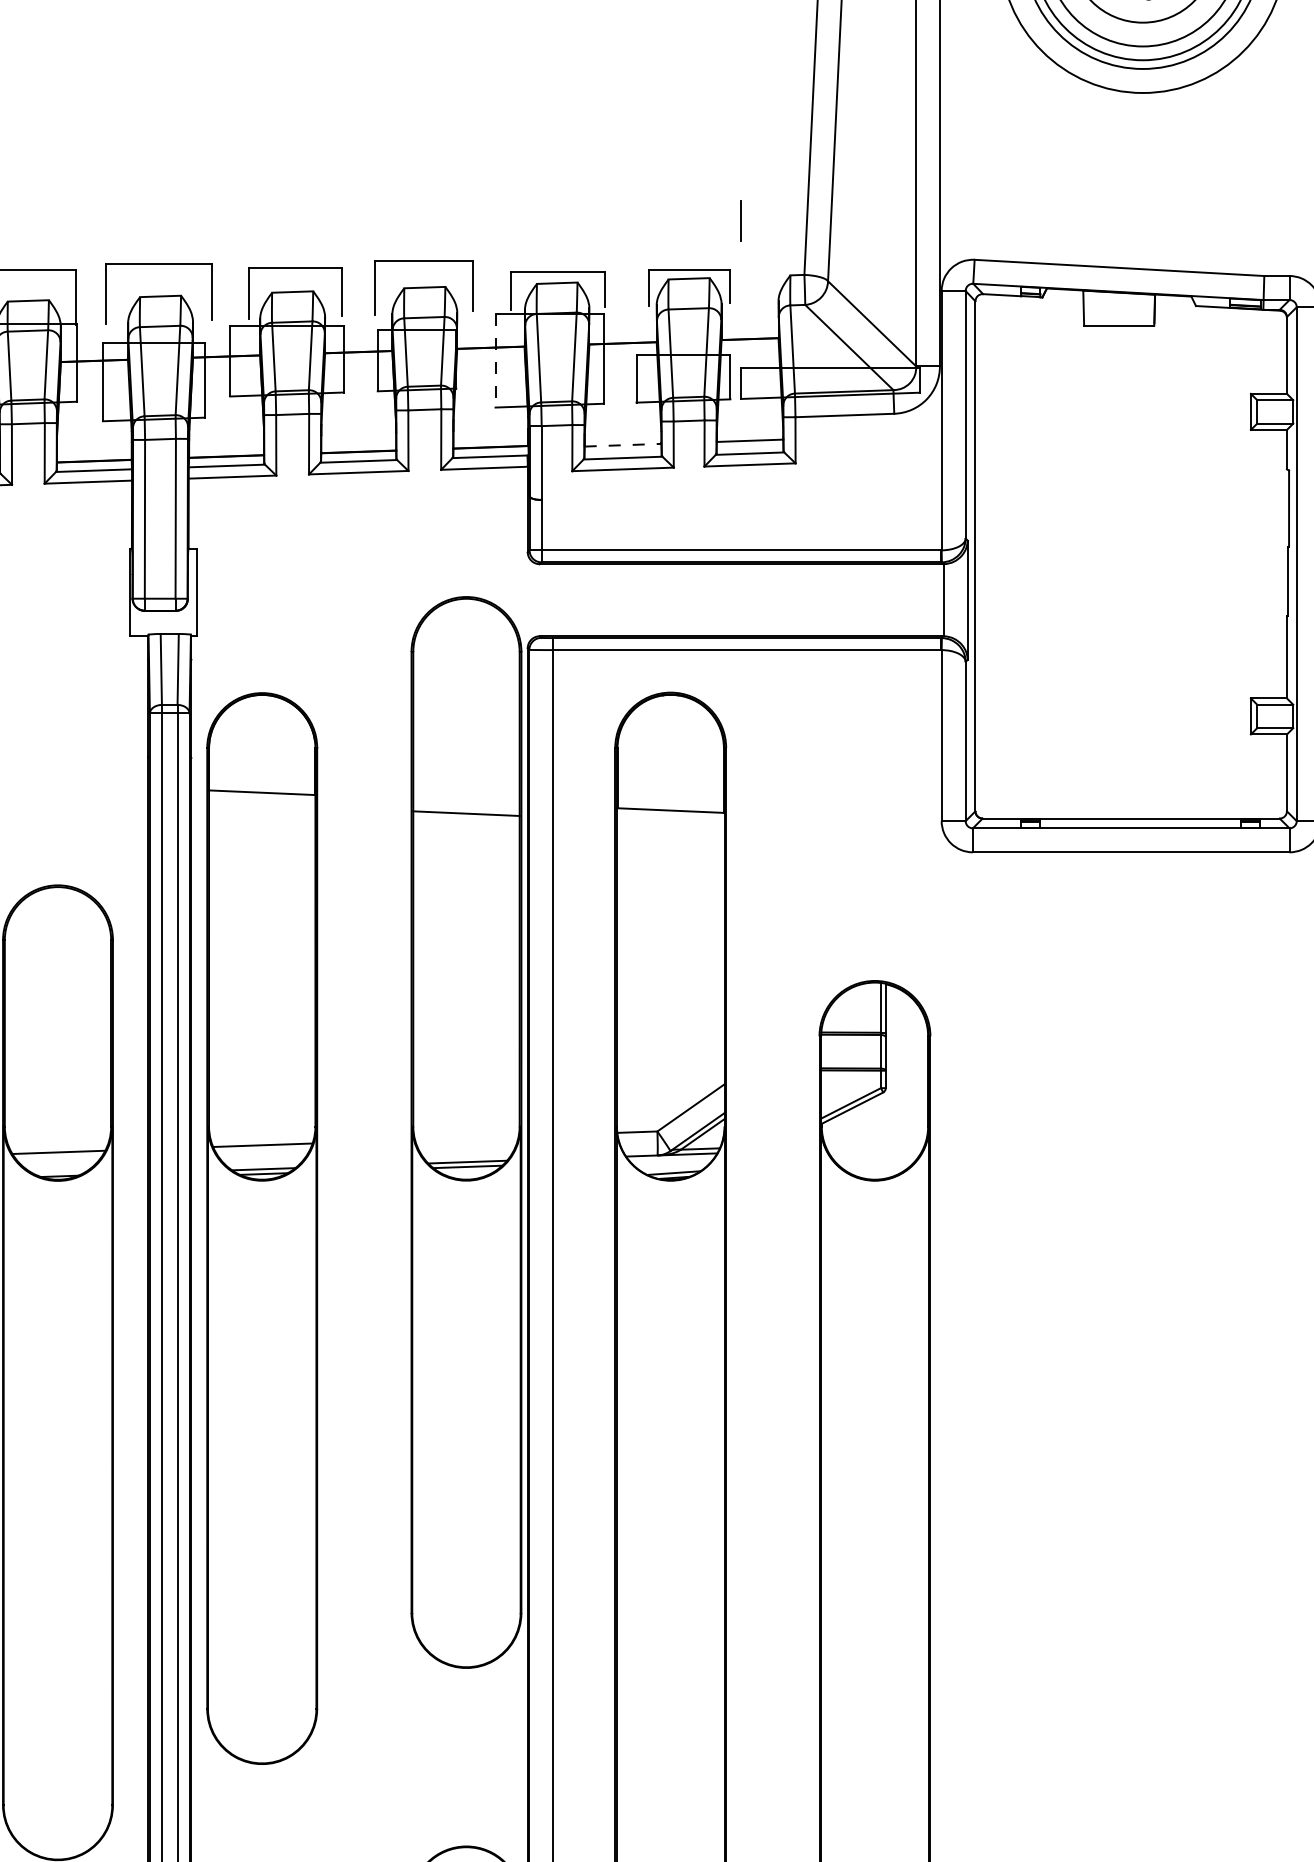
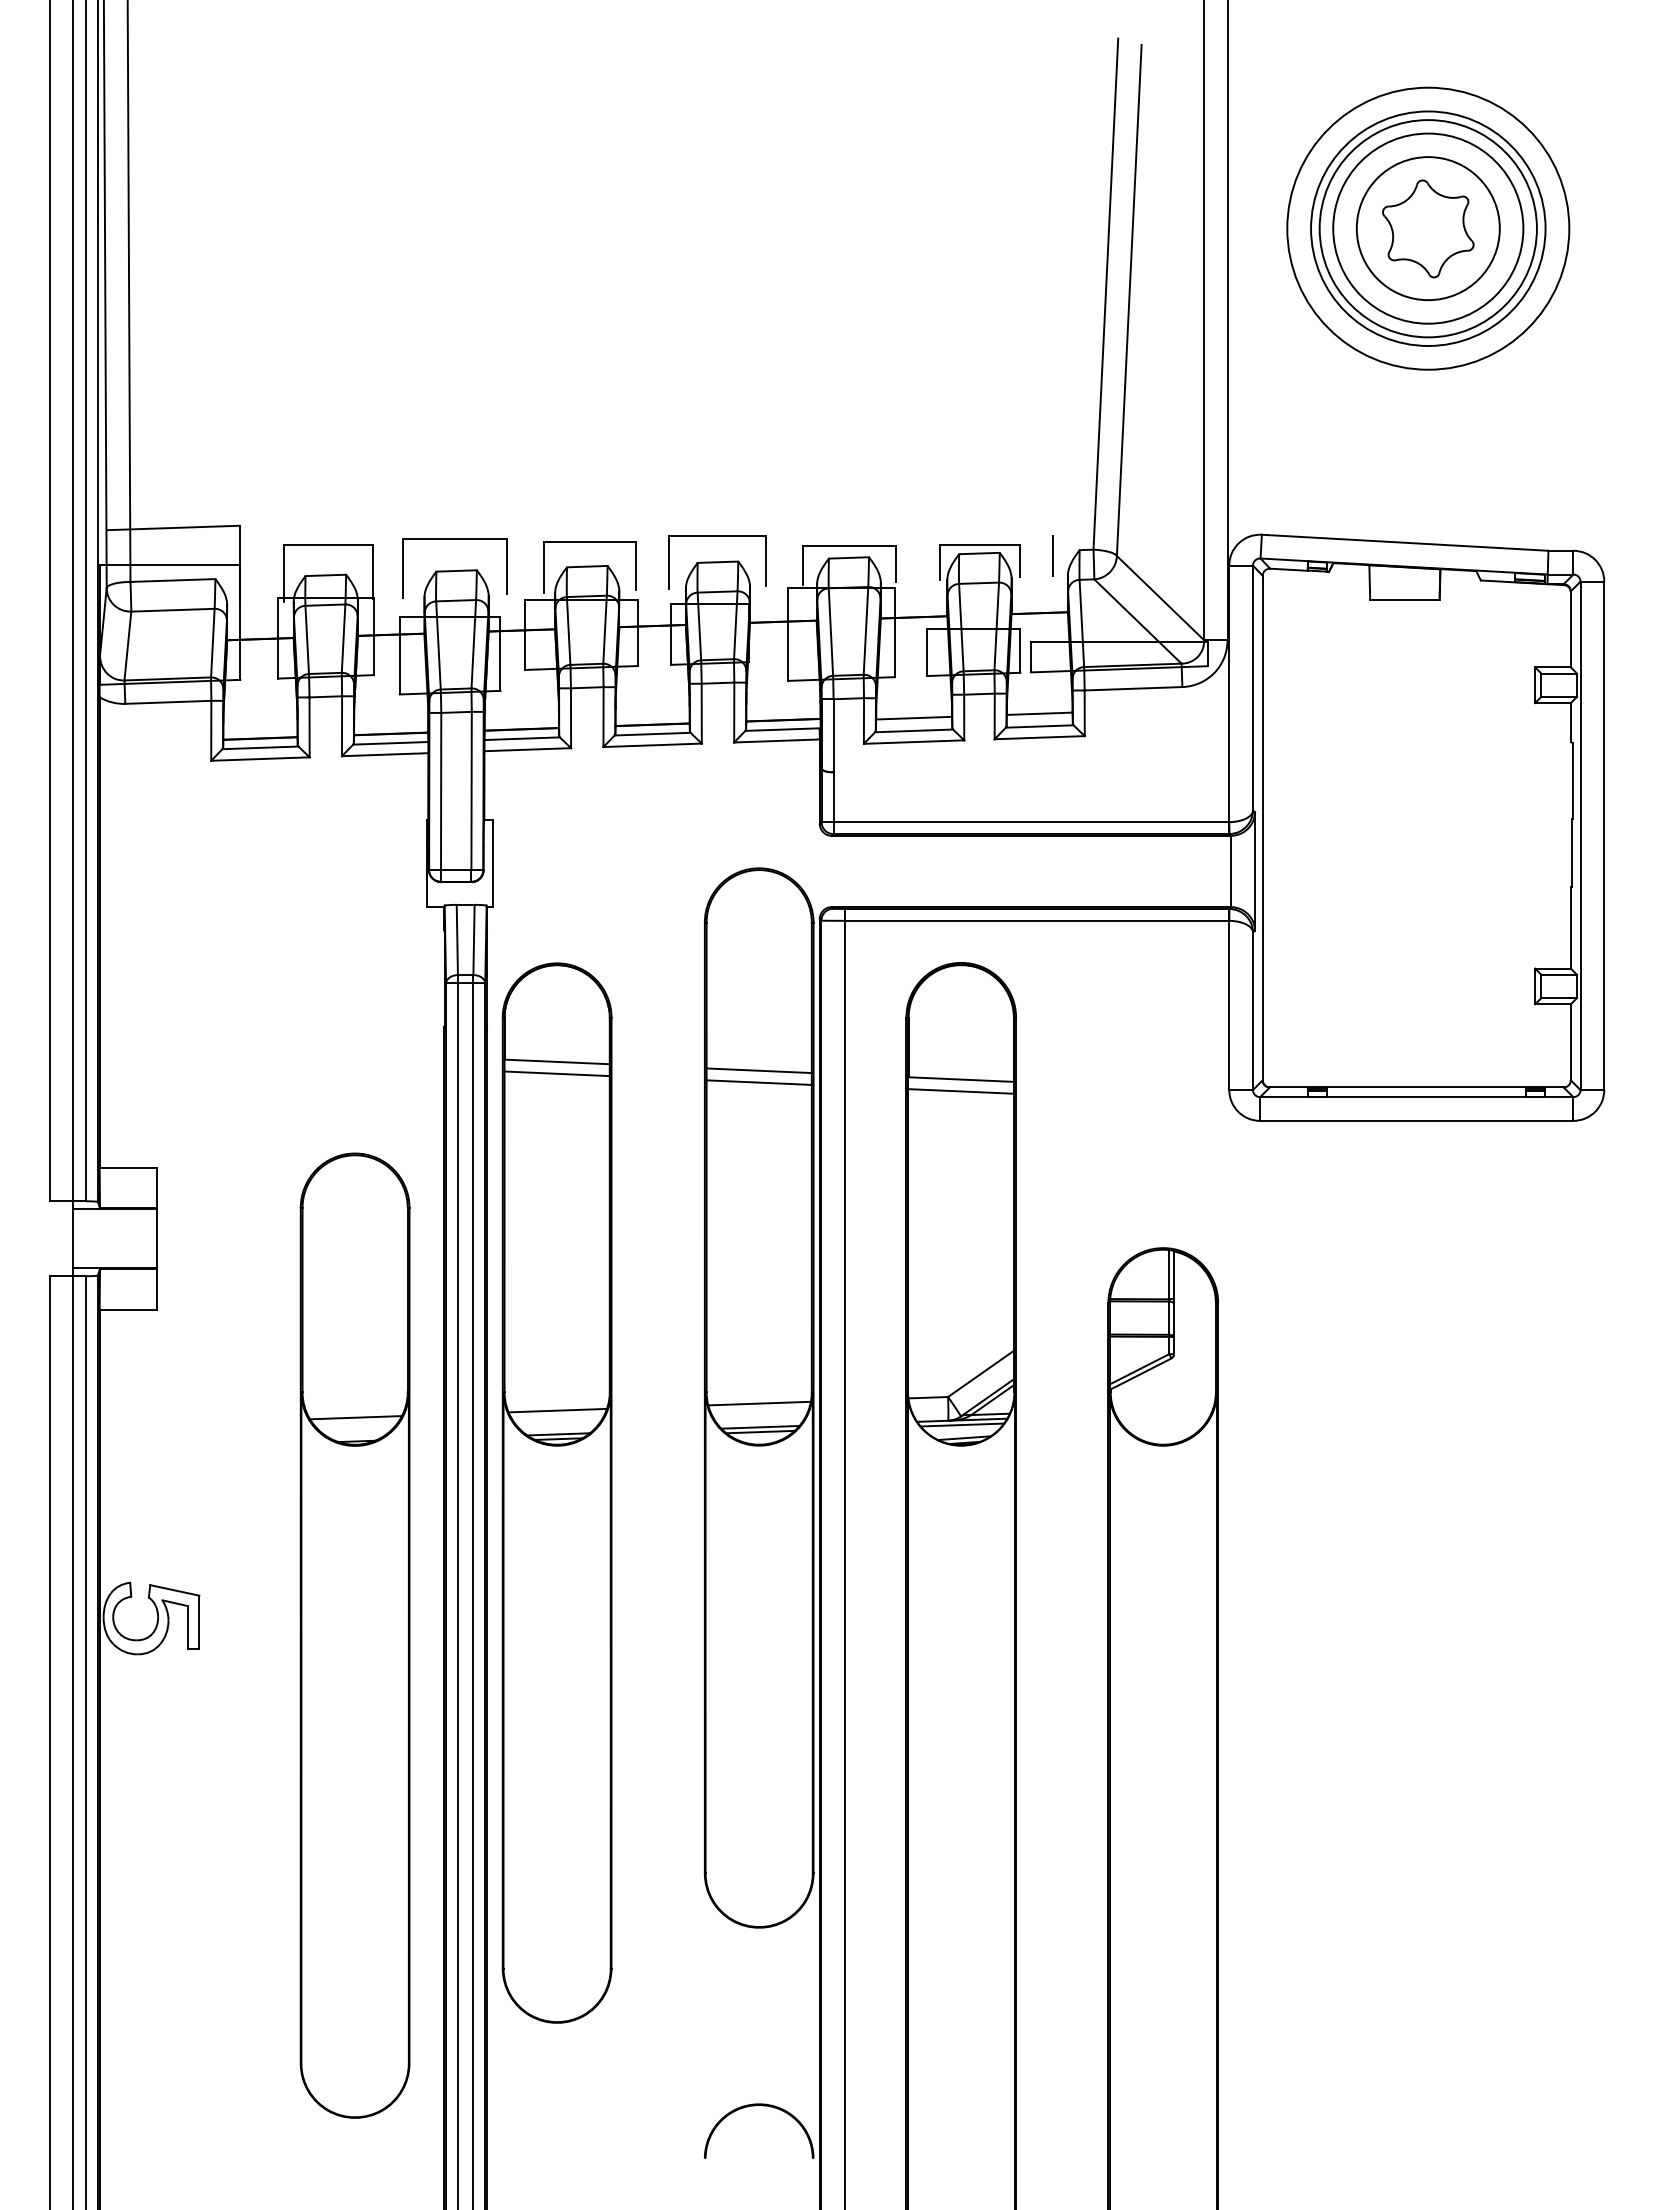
line: (740, 220) -> (1052, 555), moved
line: (495, 361) -> (787, 635), dashed -> solid
line: (623, 445) -> (914, 718), dashed -> solid
line: (465, 801) -> (758, 1070), added
line: (261, 804) -> (556, 1073), added
line: (670, 822) -> (961, 1091), added
line: (466, 1138) -> (759, 1403), added
line: (671, 1159) -> (962, 1424), added

